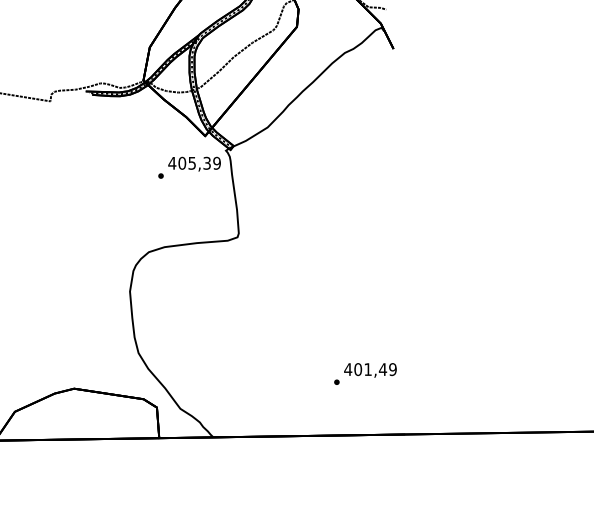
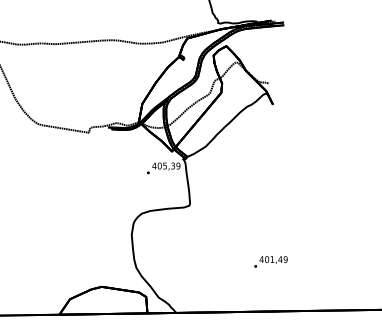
text: (364, 373) -> (270, 261), moved

